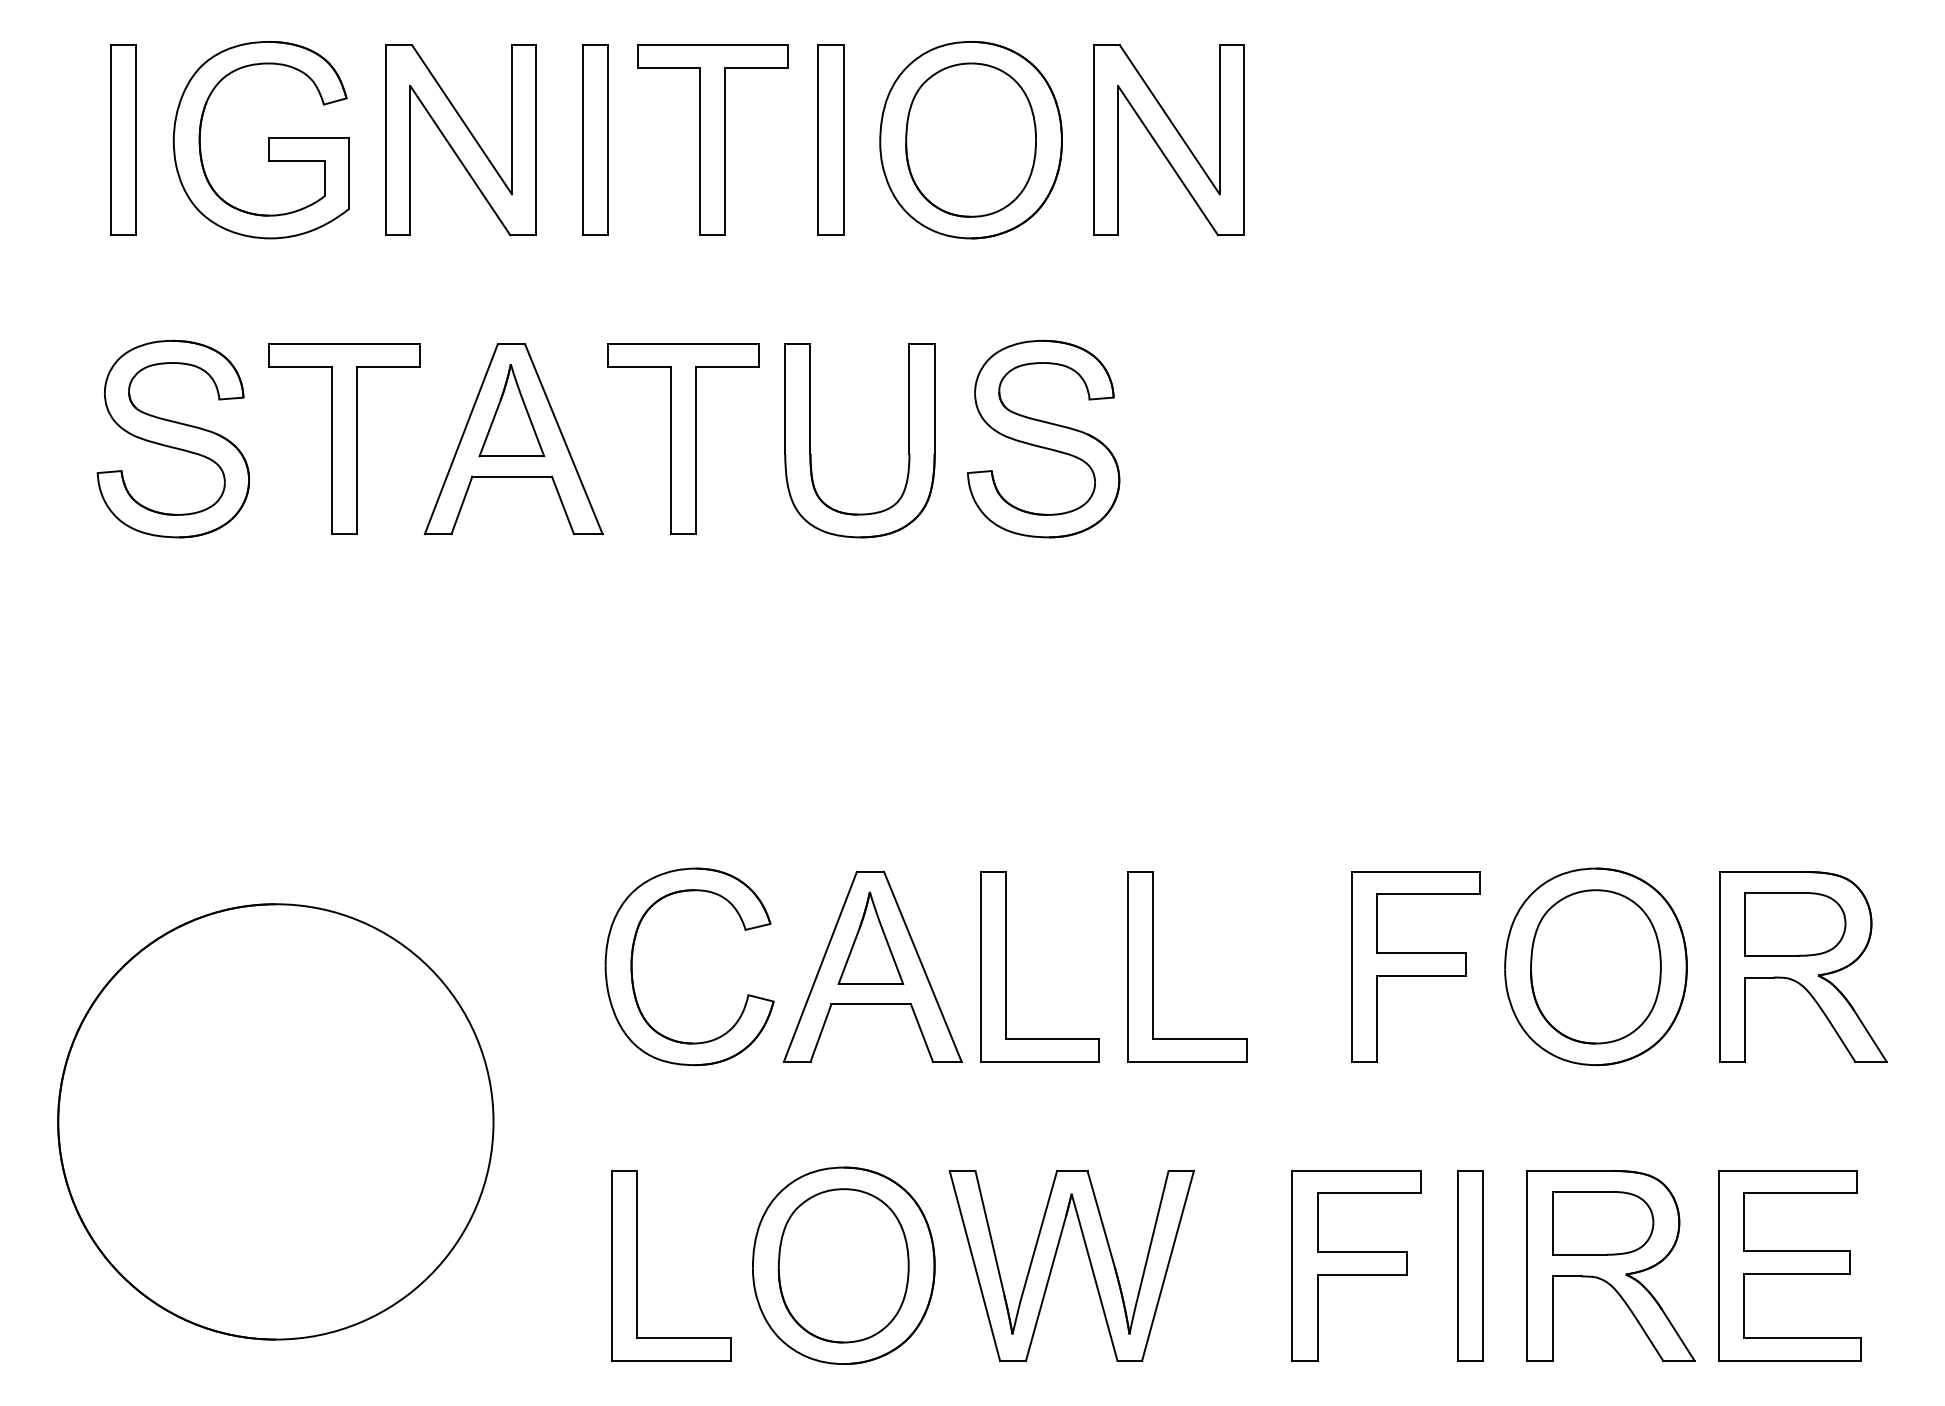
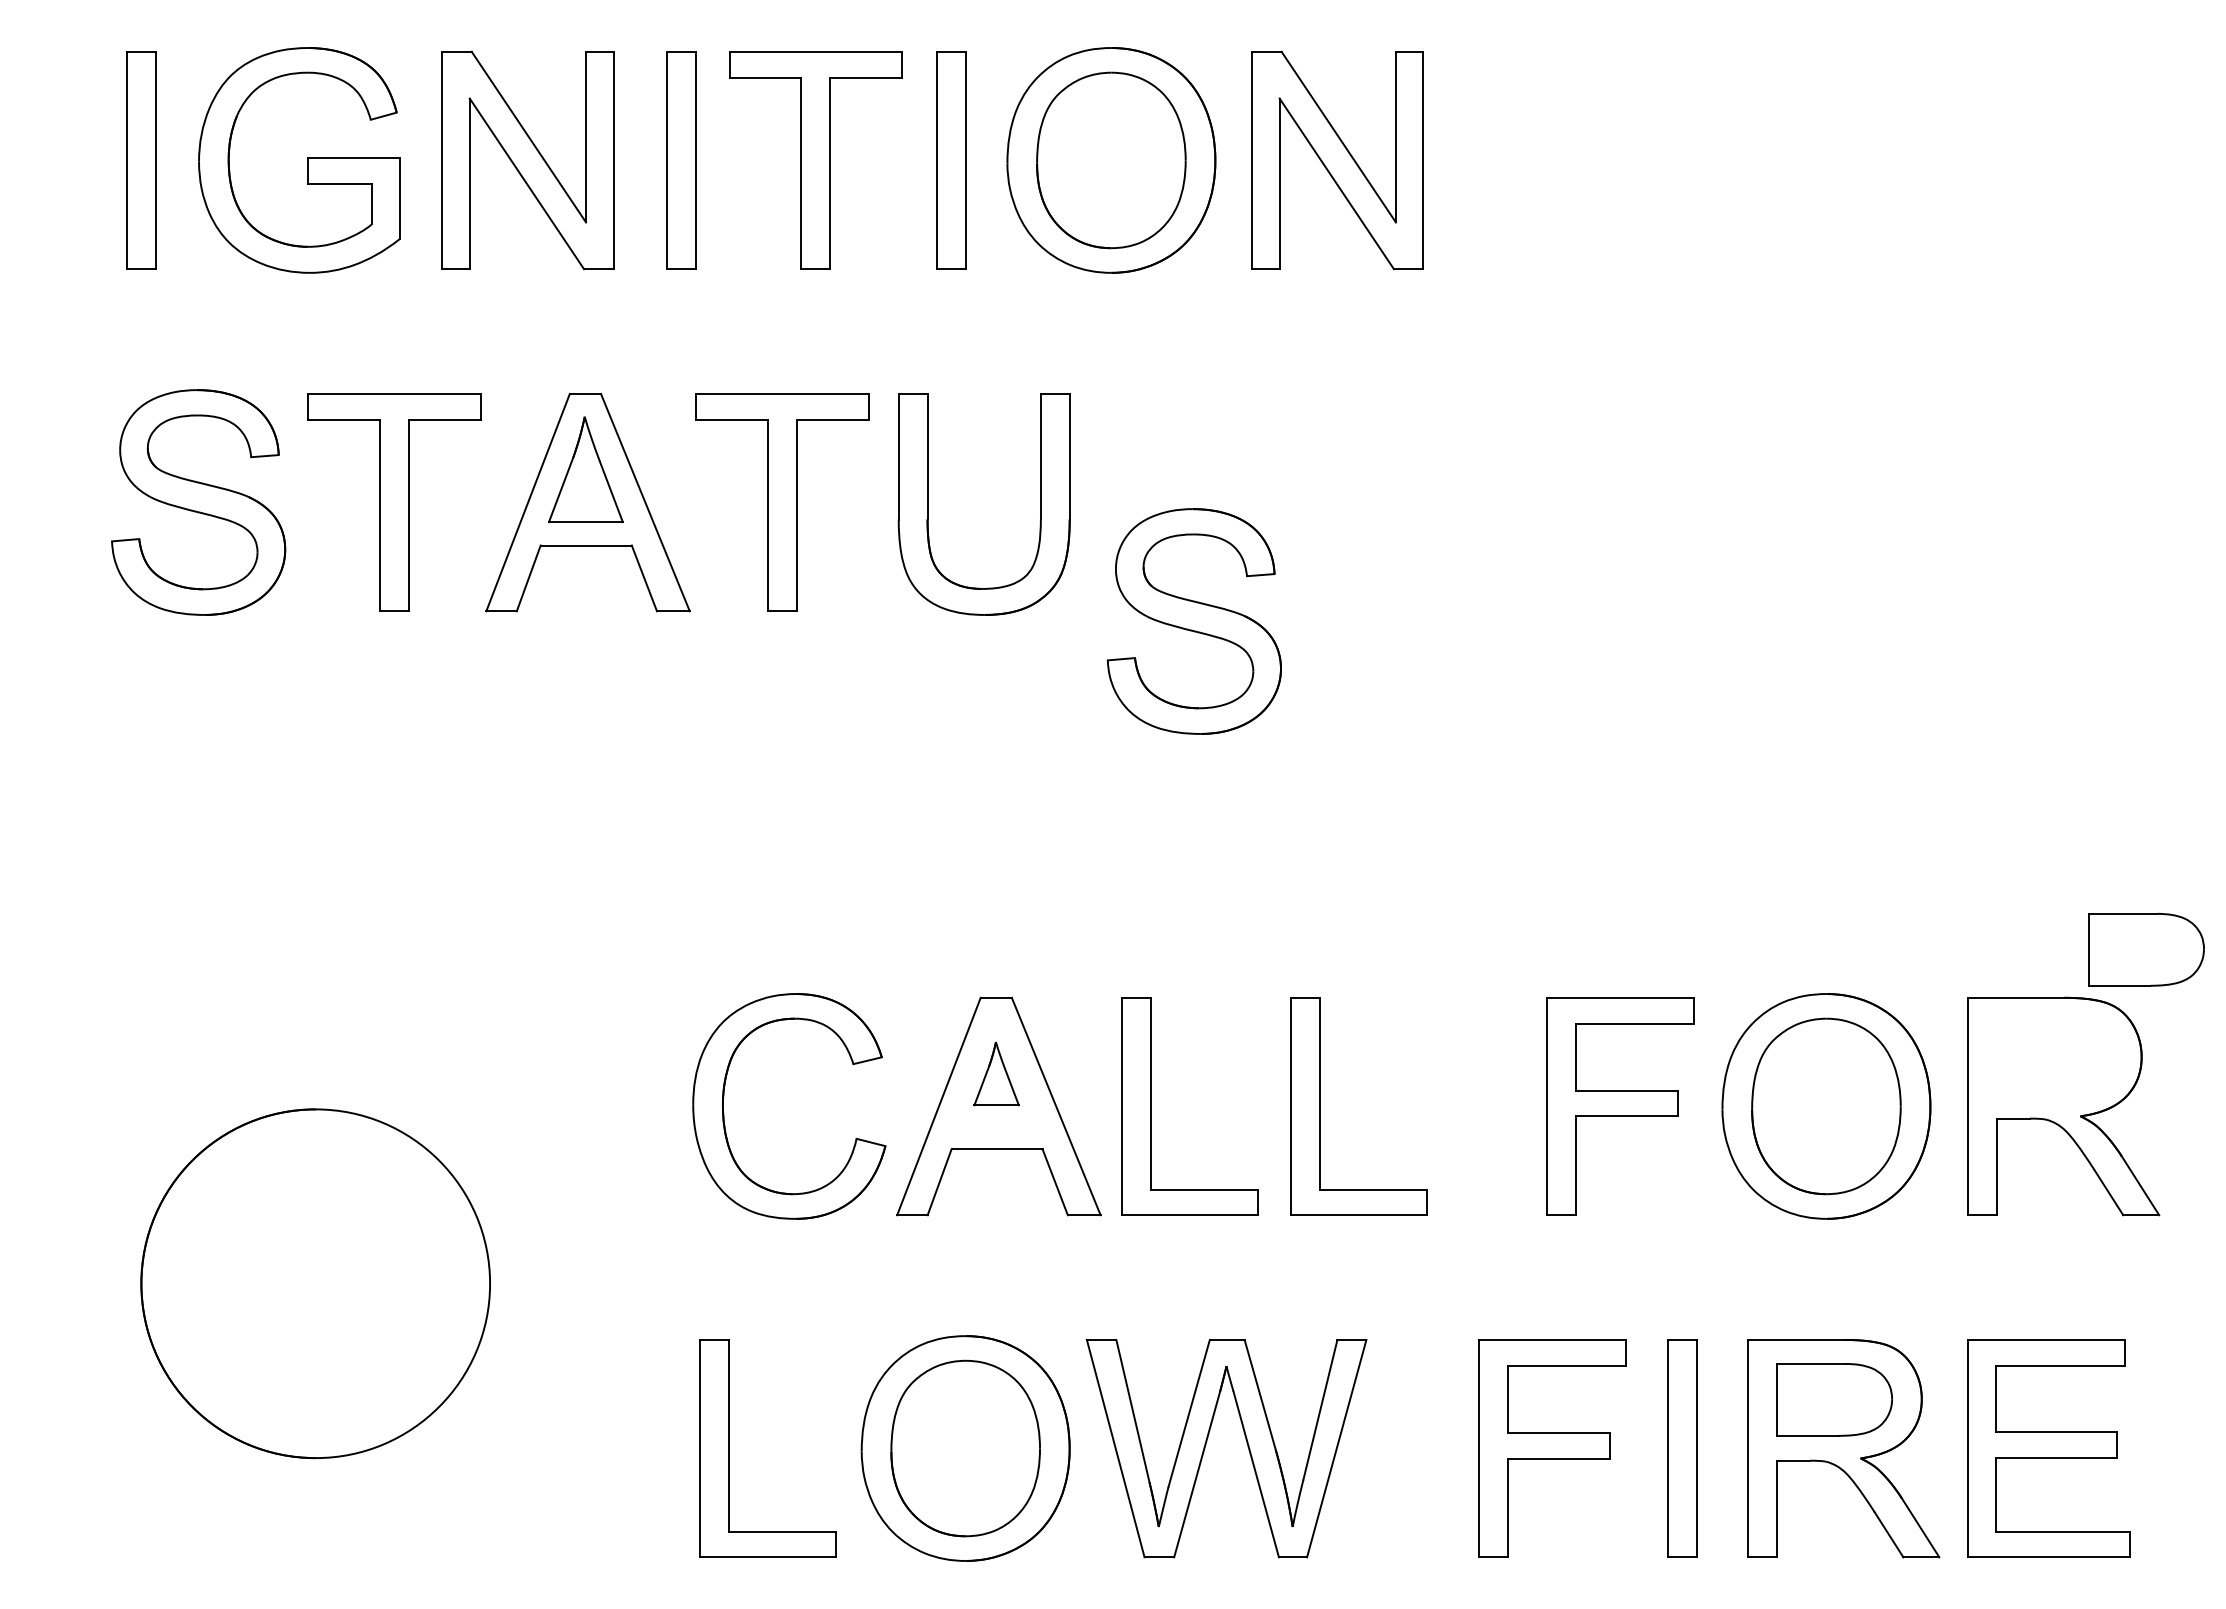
part: (1042, 439) -> (1193, 621), moved
part: (1795, 924) -> (2146, 949), moved
part: (870, 938) -> (996, 1073), size x0.6
circle: (275, 1121) -> (315, 1283), size x0.7

